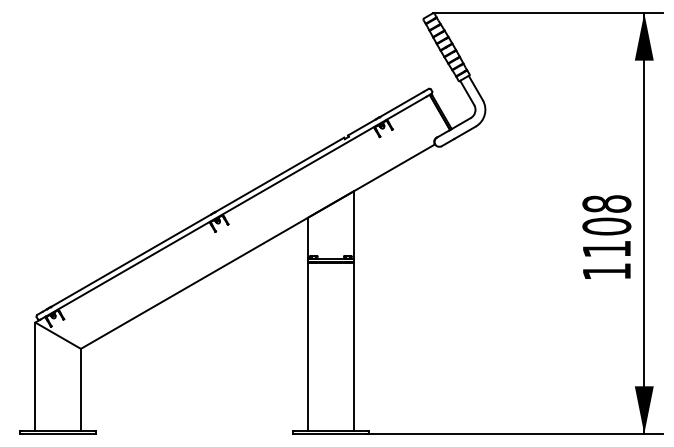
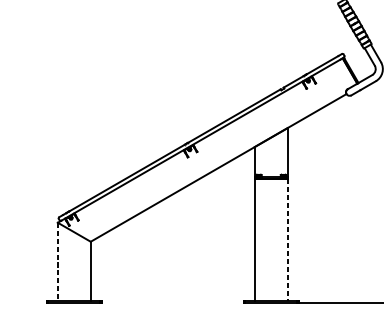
line: (353, 347) -> (287, 240), solid -> dashed
line: (35, 377) -> (57, 262), solid -> dashed

